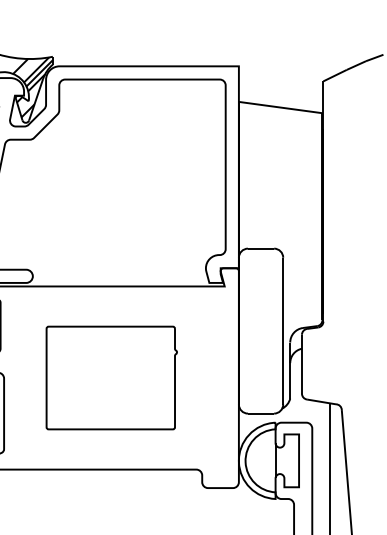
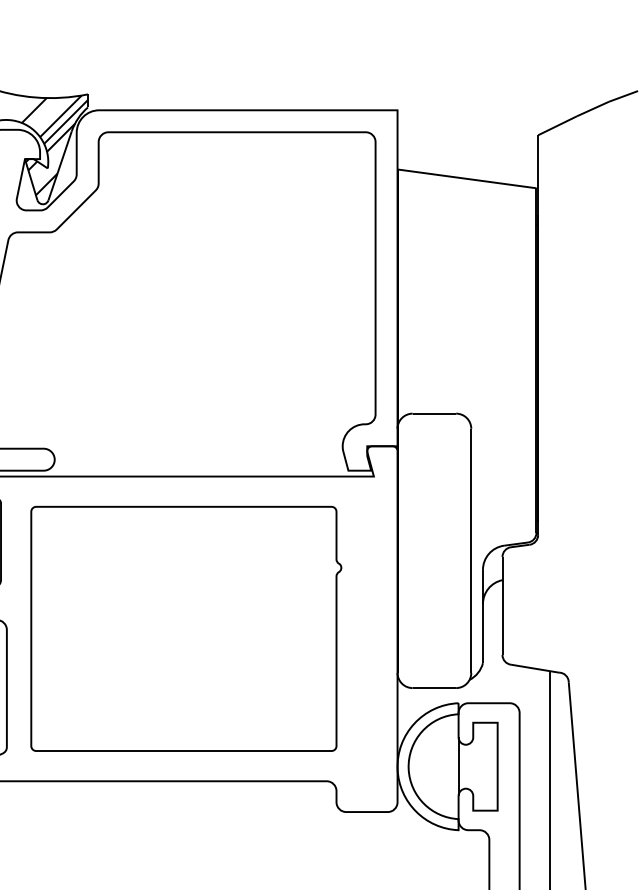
part: (111, 377) -> (185, 628), size x1.43

